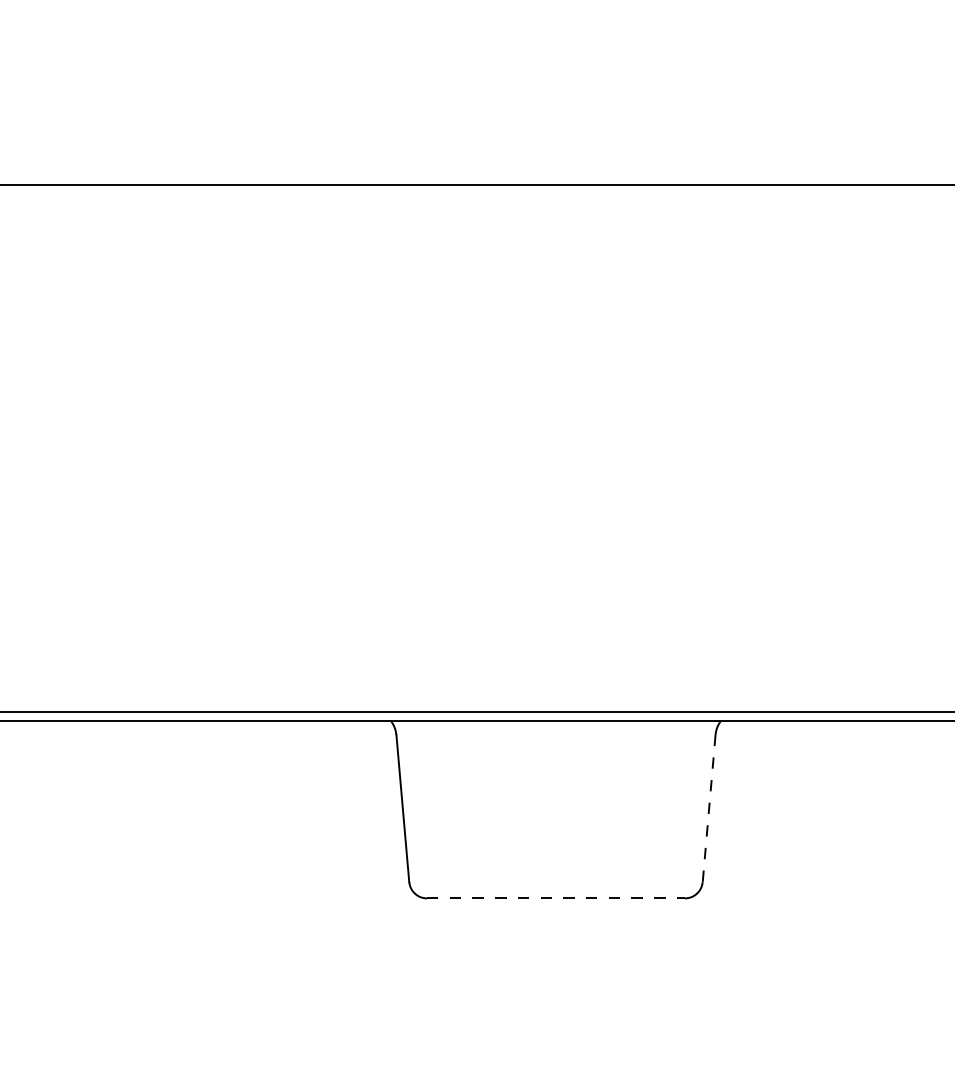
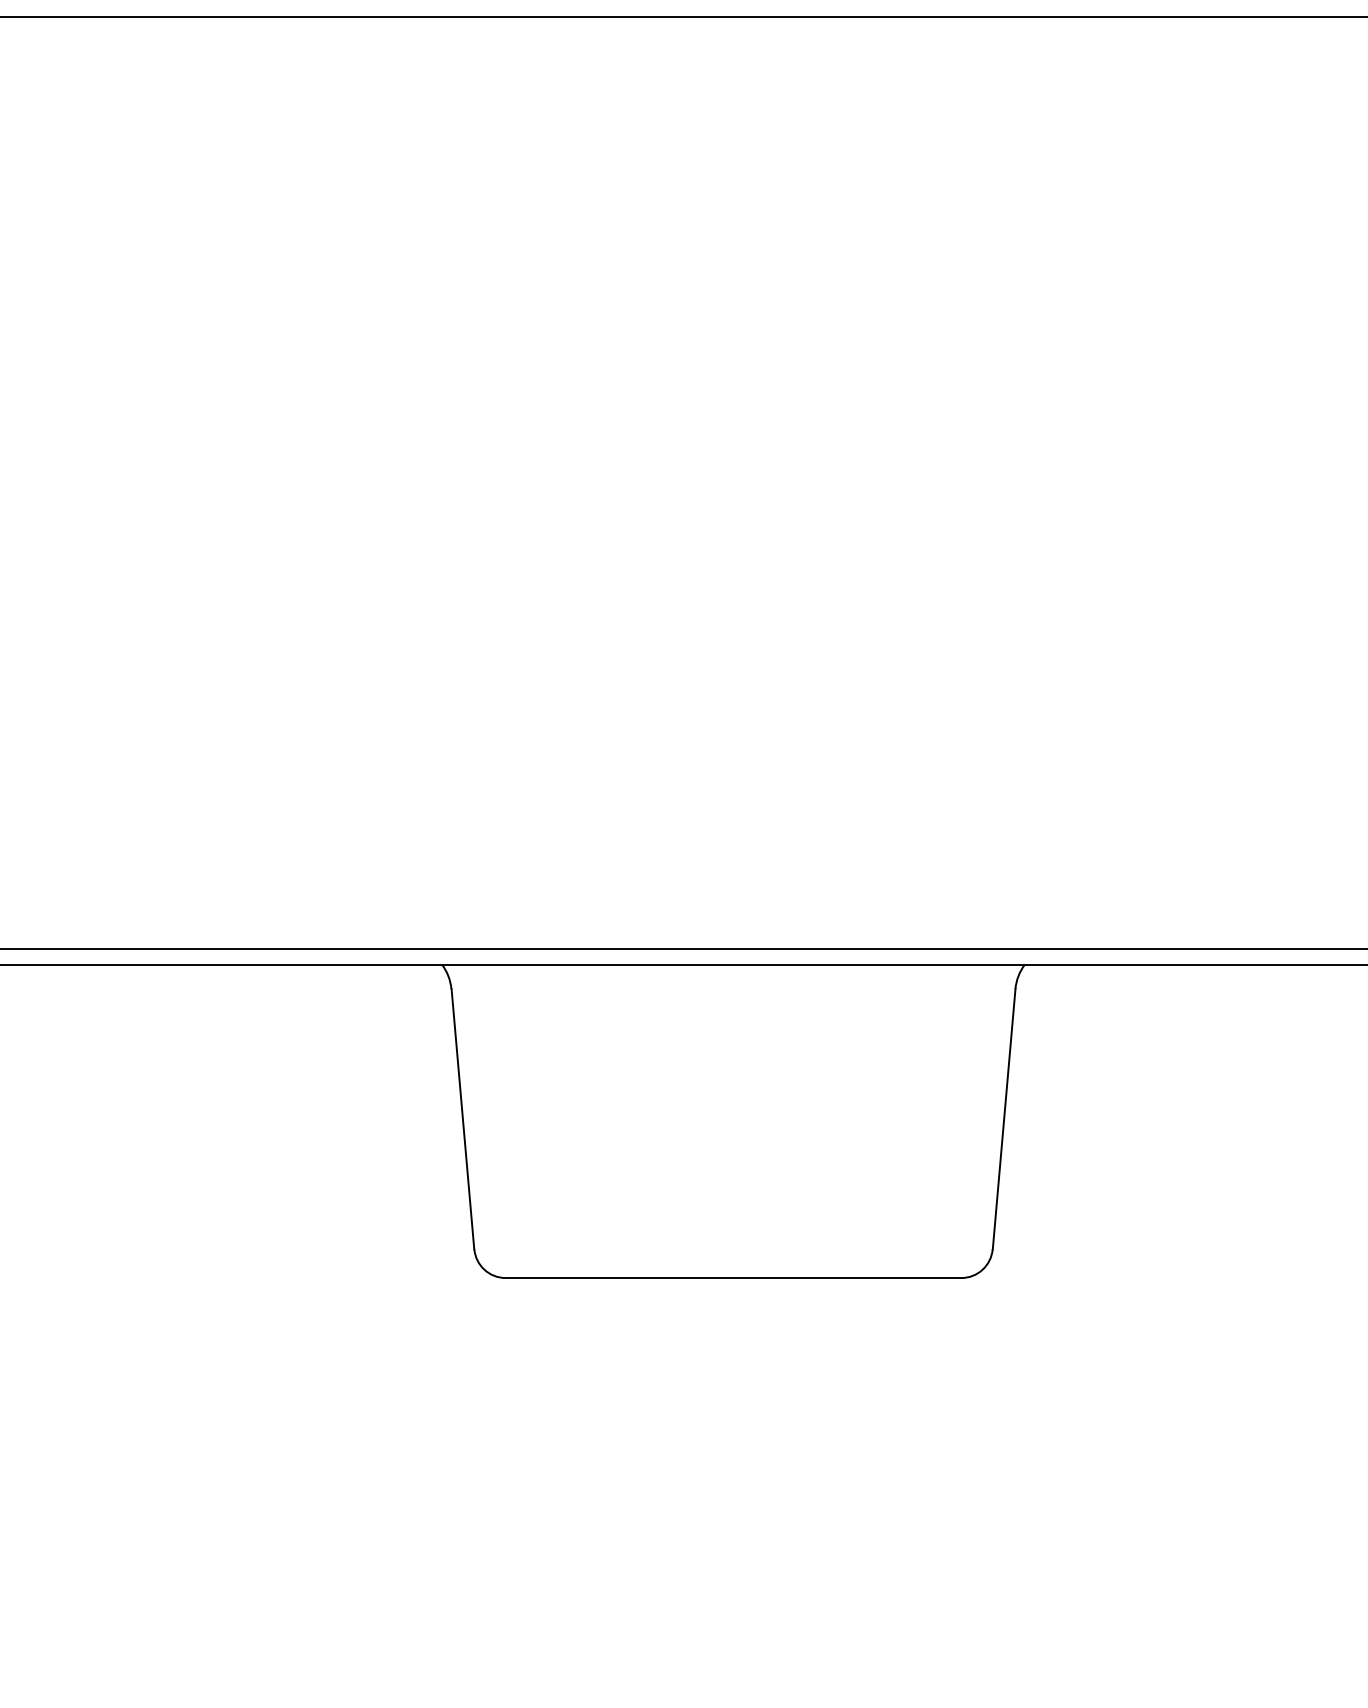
line: (709, 808) -> (1004, 1119), dashed -> solid
line: (556, 898) -> (734, 1278), dashed -> solid

